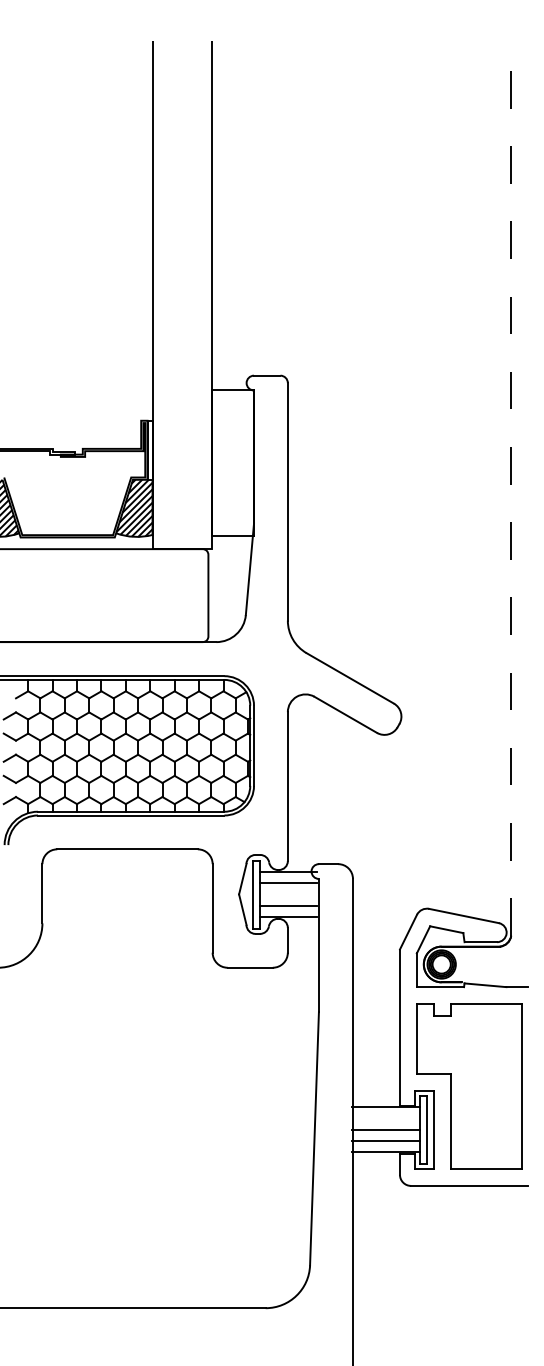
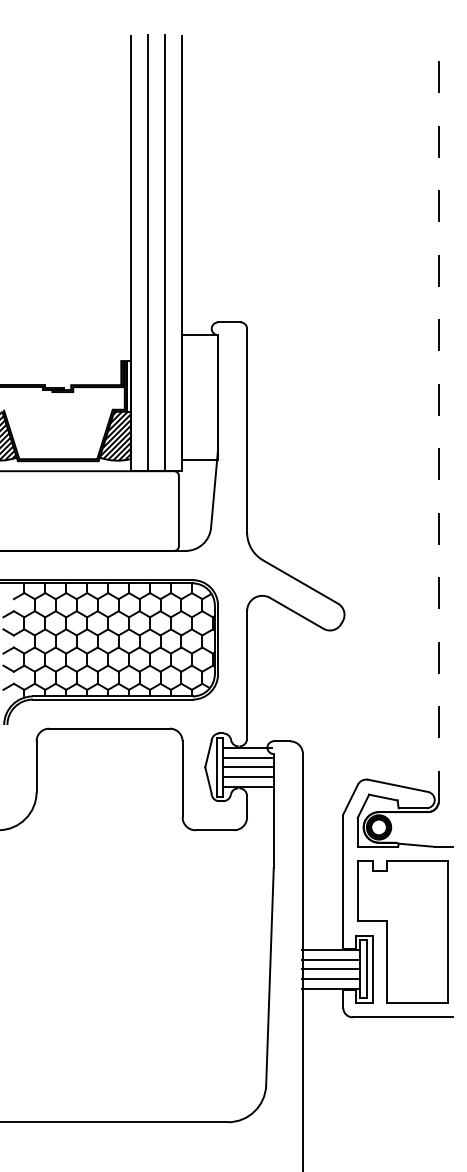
line: (171, 295) -> (147, 253), added
line: (191, 295) -> (164, 253), added
line: (288, 894) -> (247, 767), added
line: (385, 1118) -> (330, 959), added

